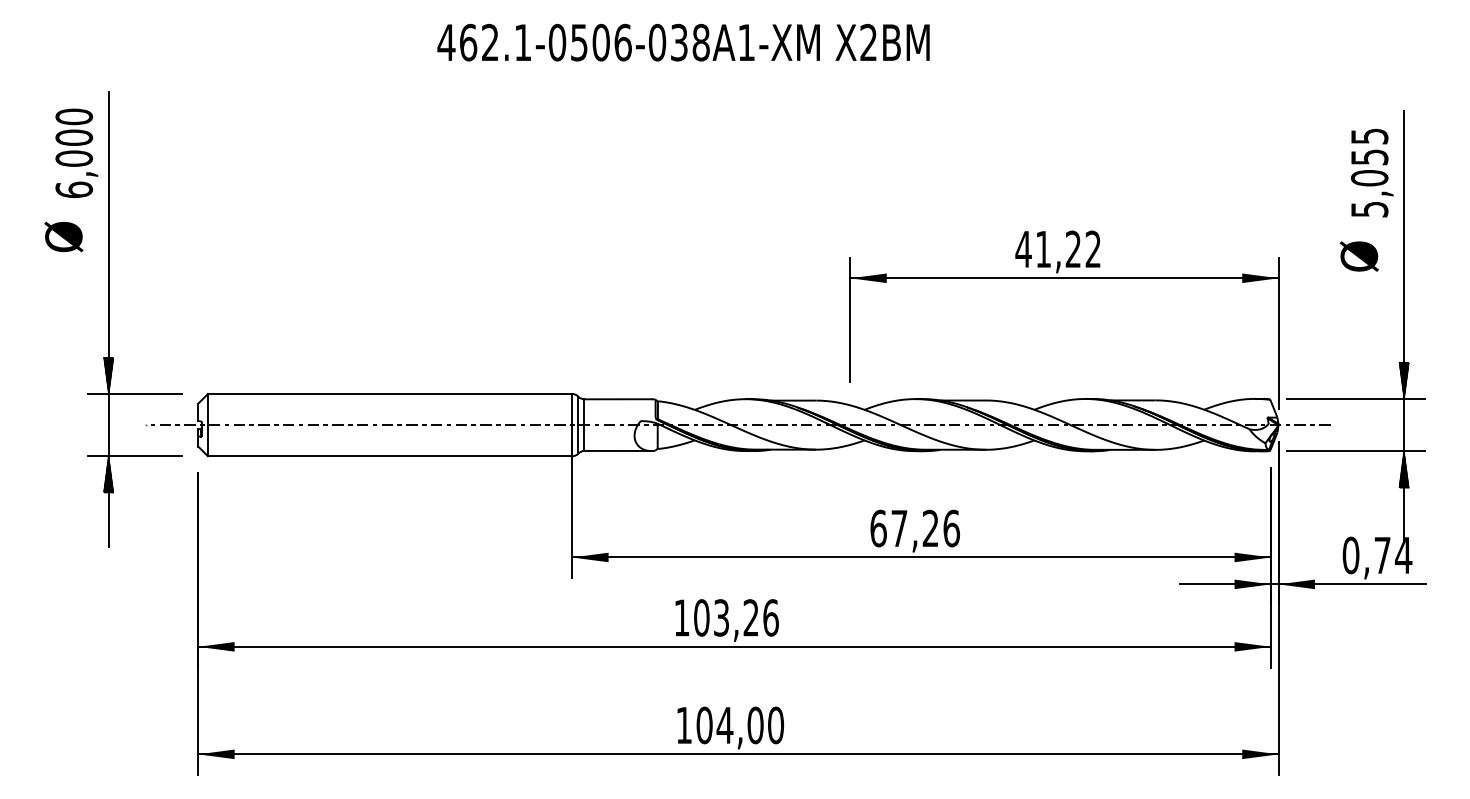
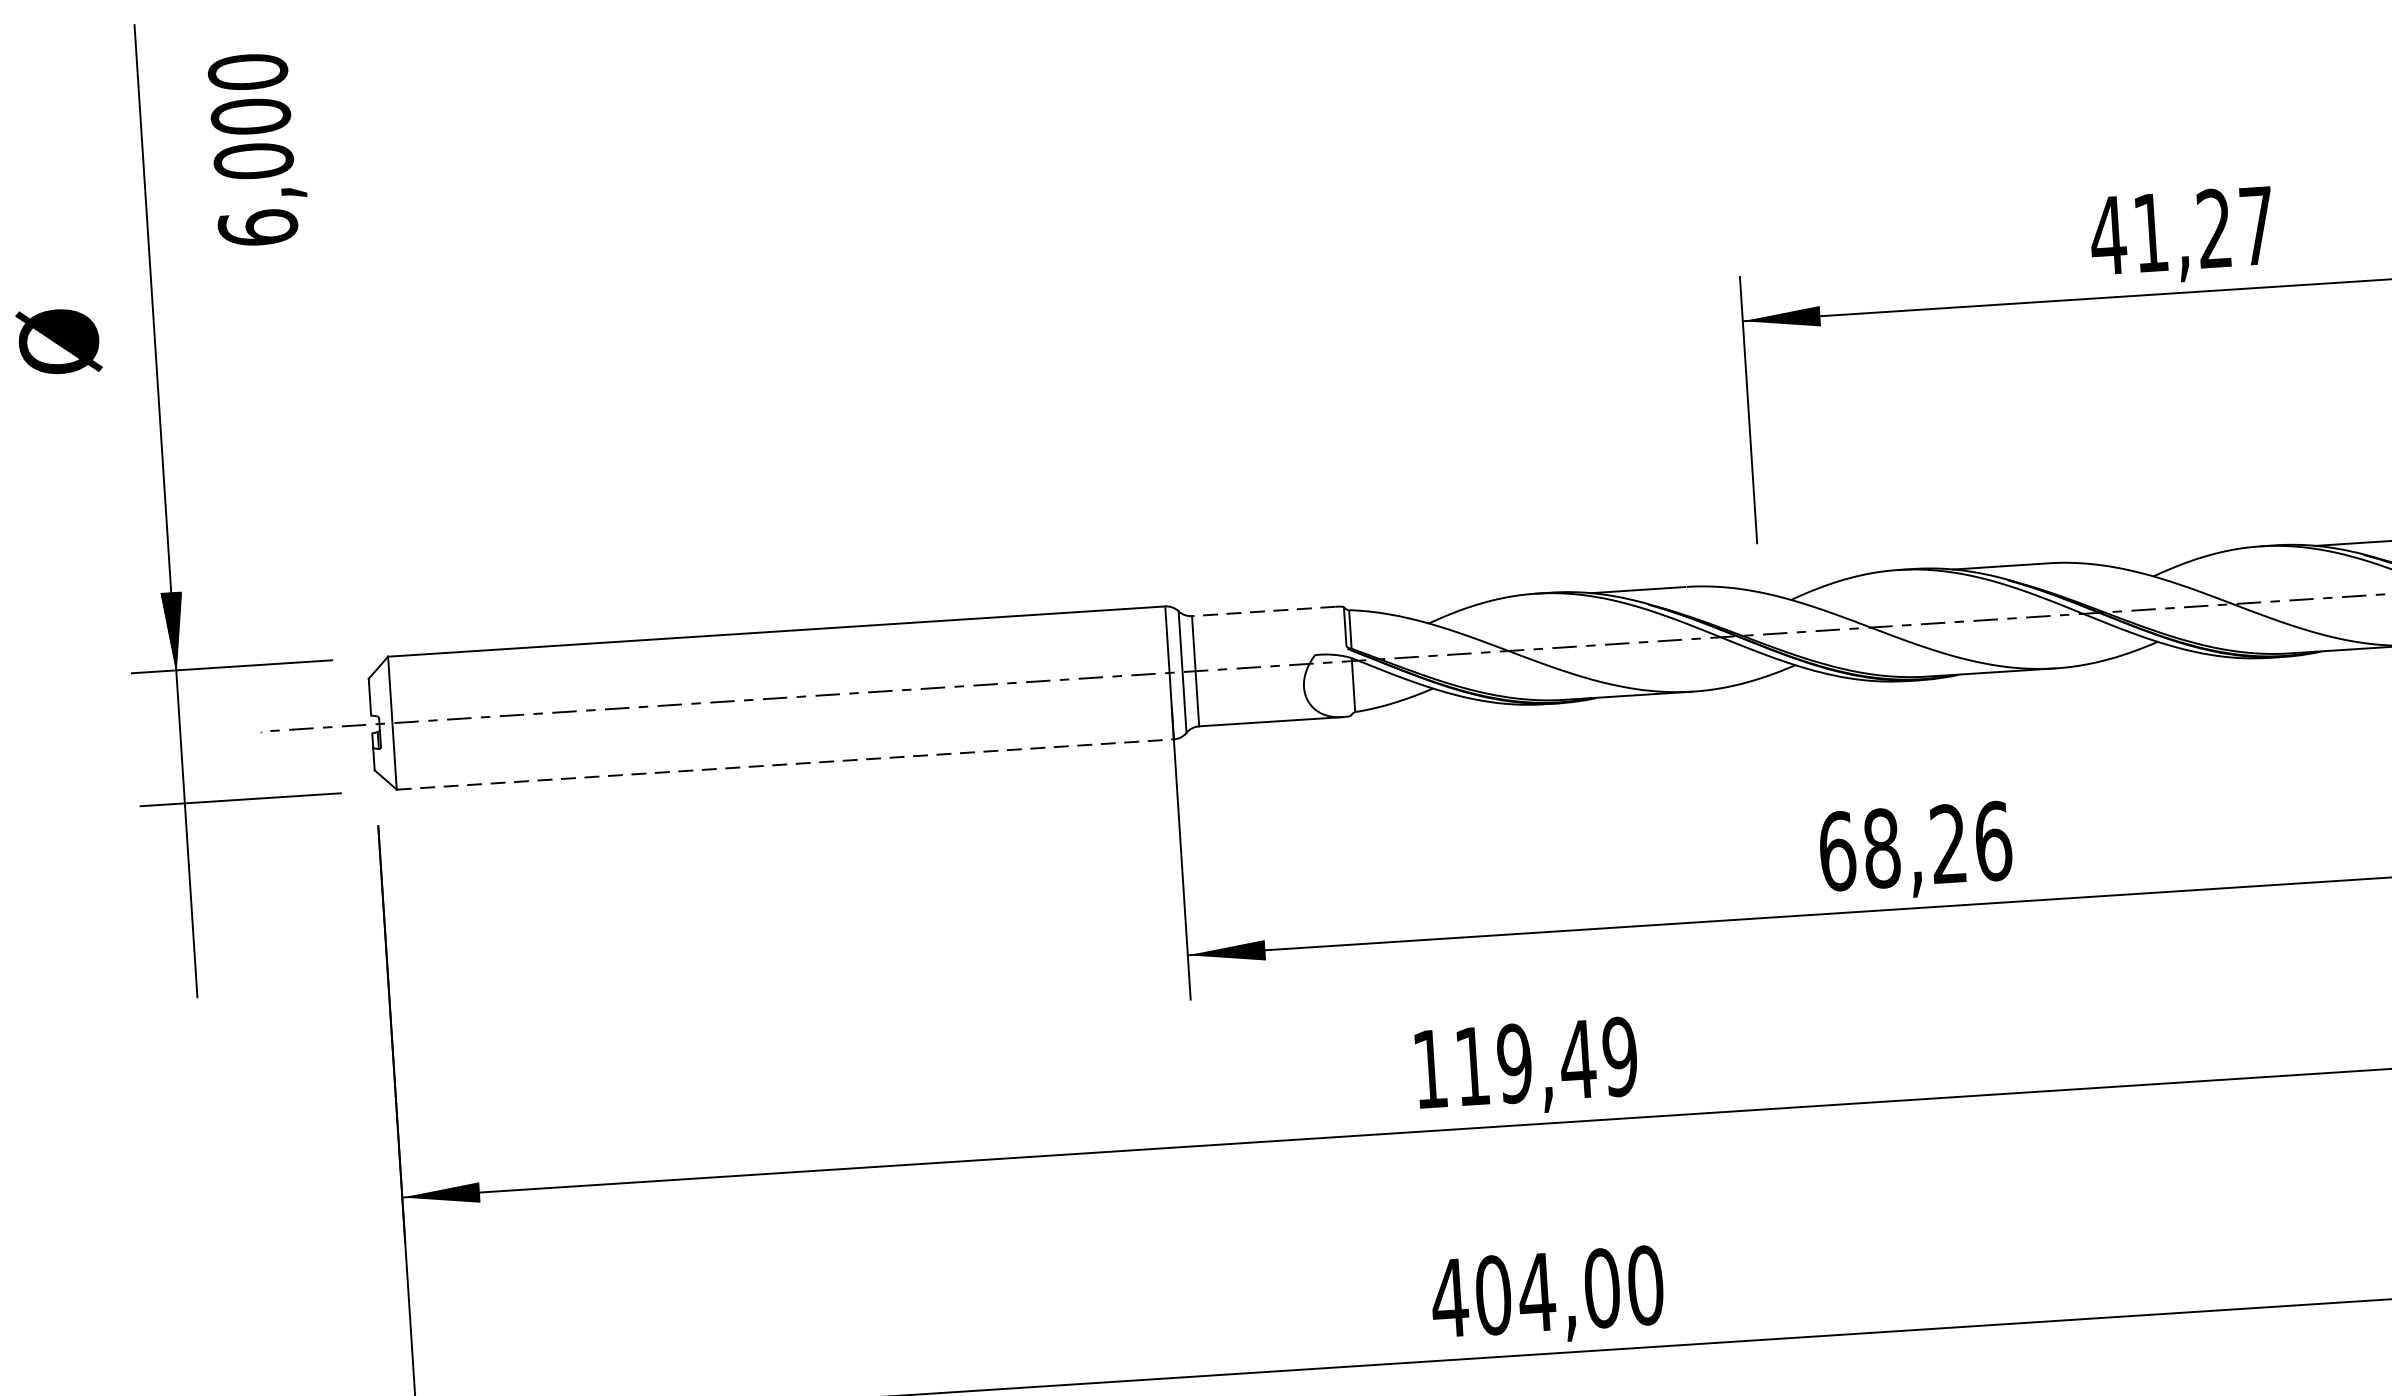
text: (76, 153) -> (257, 149), moved
text: (1092, 248) -> (2255, 224), 41,22 -> 41,27
line: (618, 399) -> (1264, 611), solid -> dashed
line: (390, 456) -> (786, 764), solid -> dashed
hatch: (108, 474) -> (186, 842), removed
text: (899, 528) -> (1882, 848), 67,26 -> 68,26
text: (736, 617) -> (1546, 1060), 103,26 -> 119,49
text: (683, 725) -> (1448, 1298), 104,00 -> 404,00

